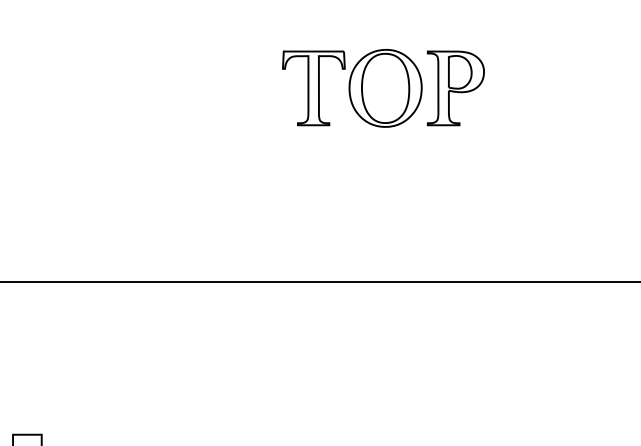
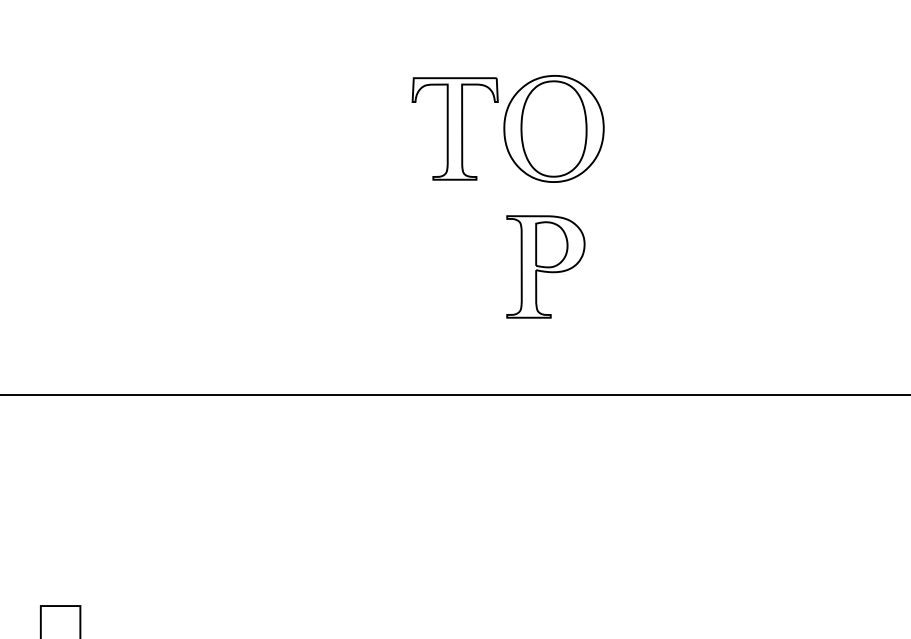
part: (455, 88) -> (545, 266), moved

